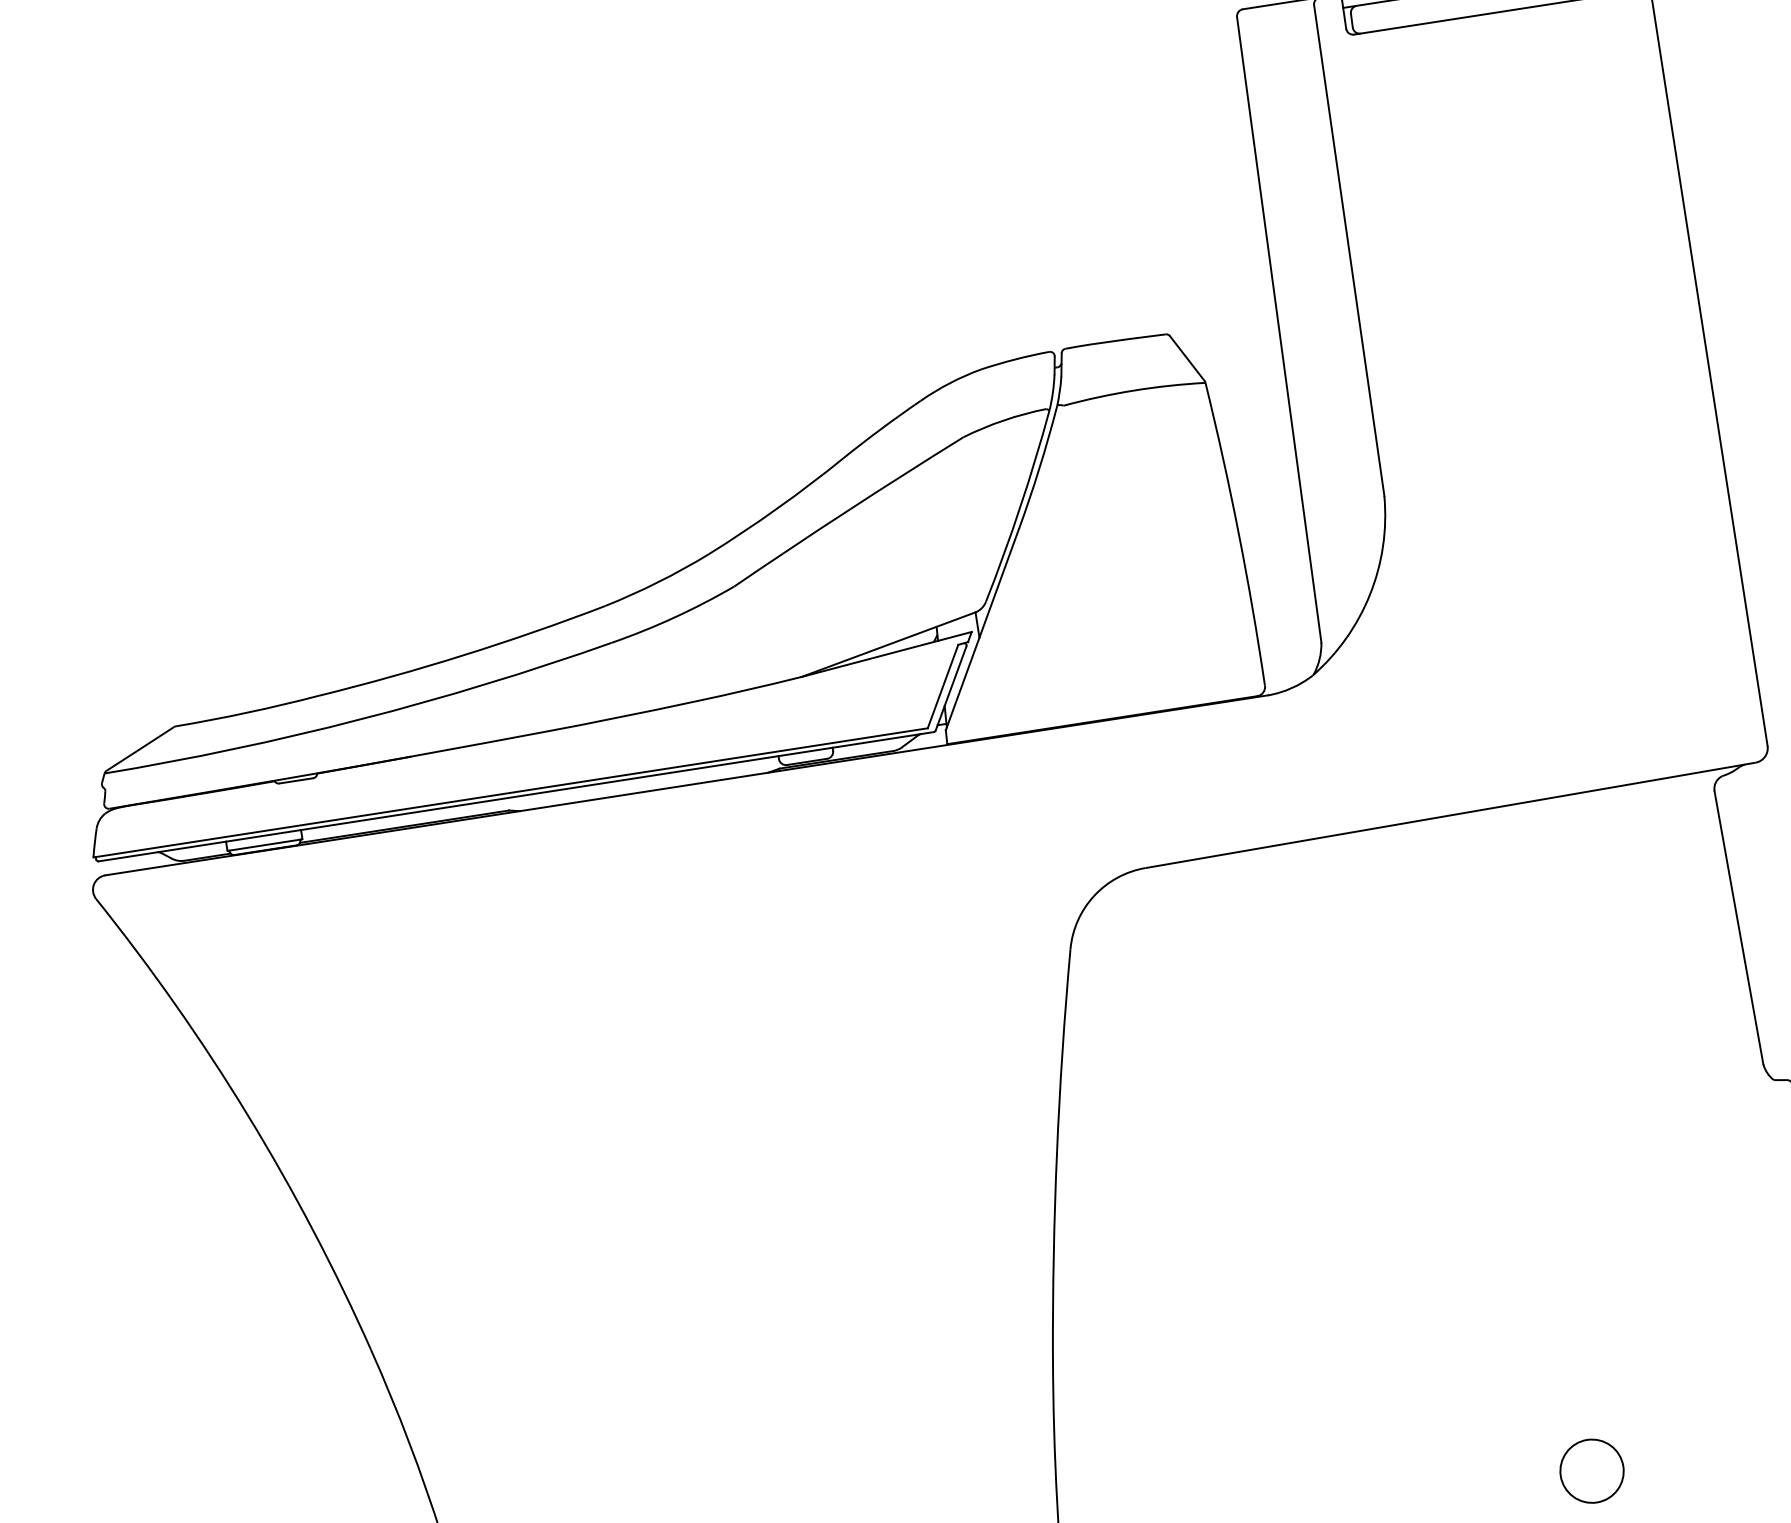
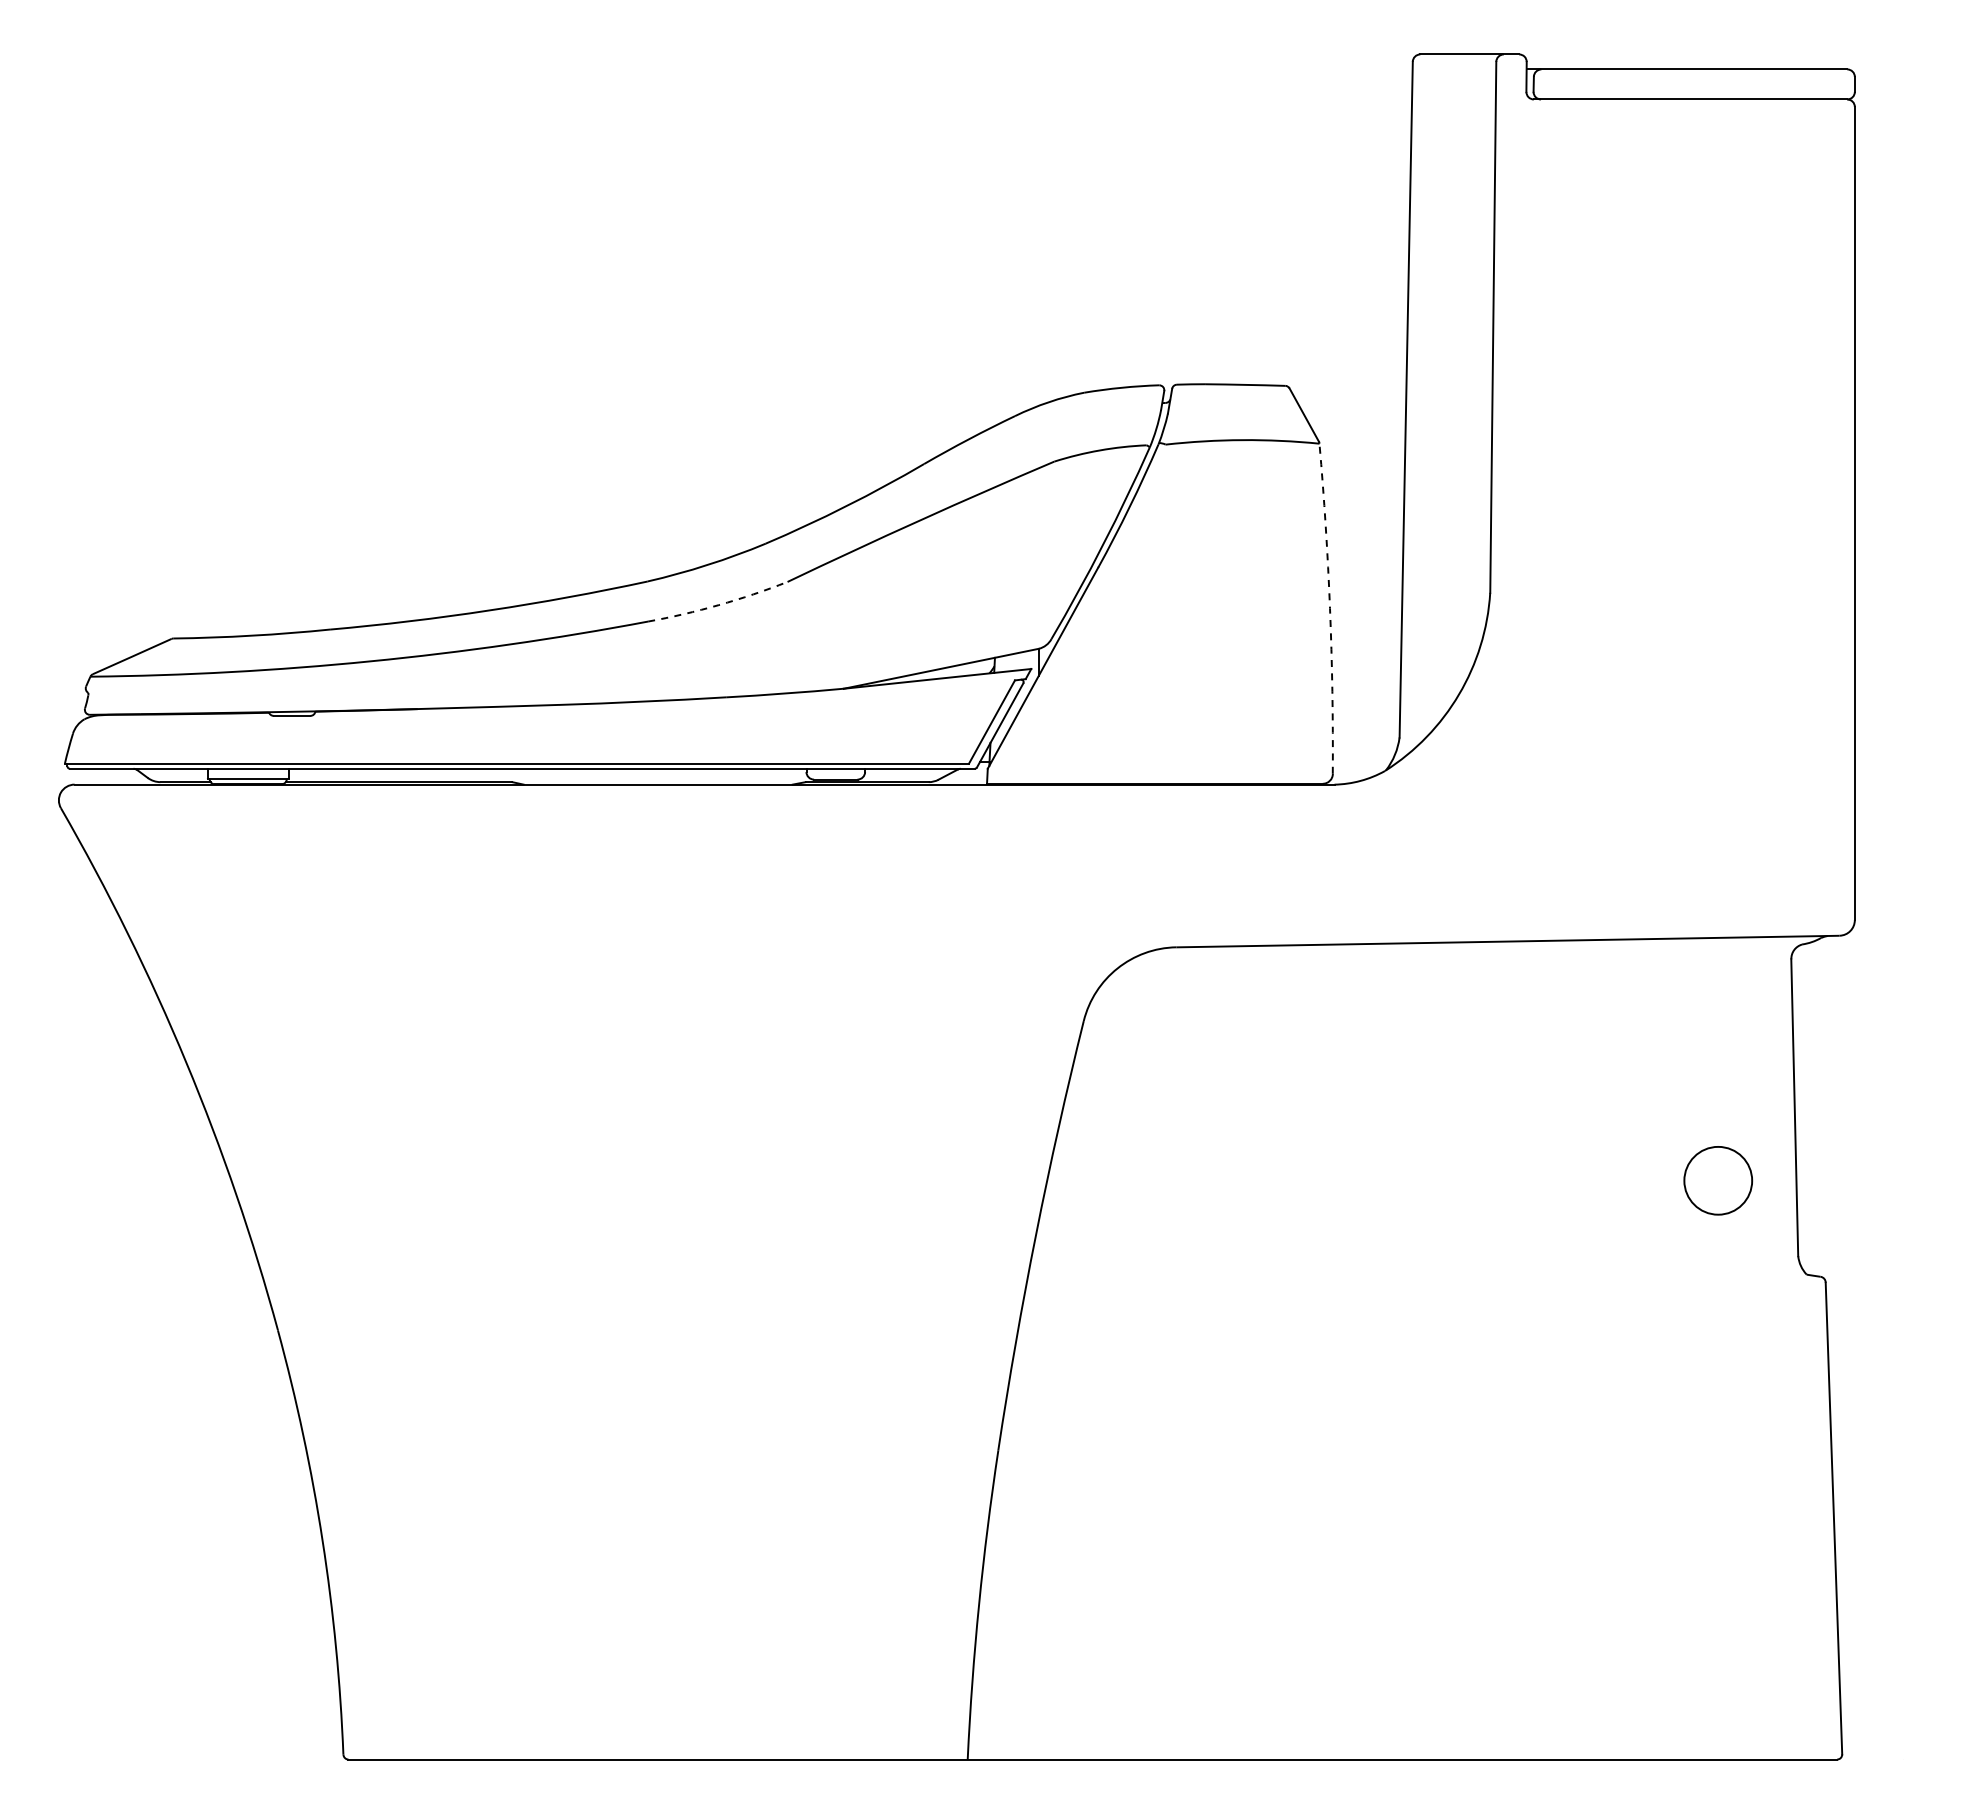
arc: (1239, 533) -> (1330, 608), solid -> dashed
arc: (674, 618) -> (718, 605), solid -> dashed
circle: (1592, 1470) -> (1718, 1180), moved

